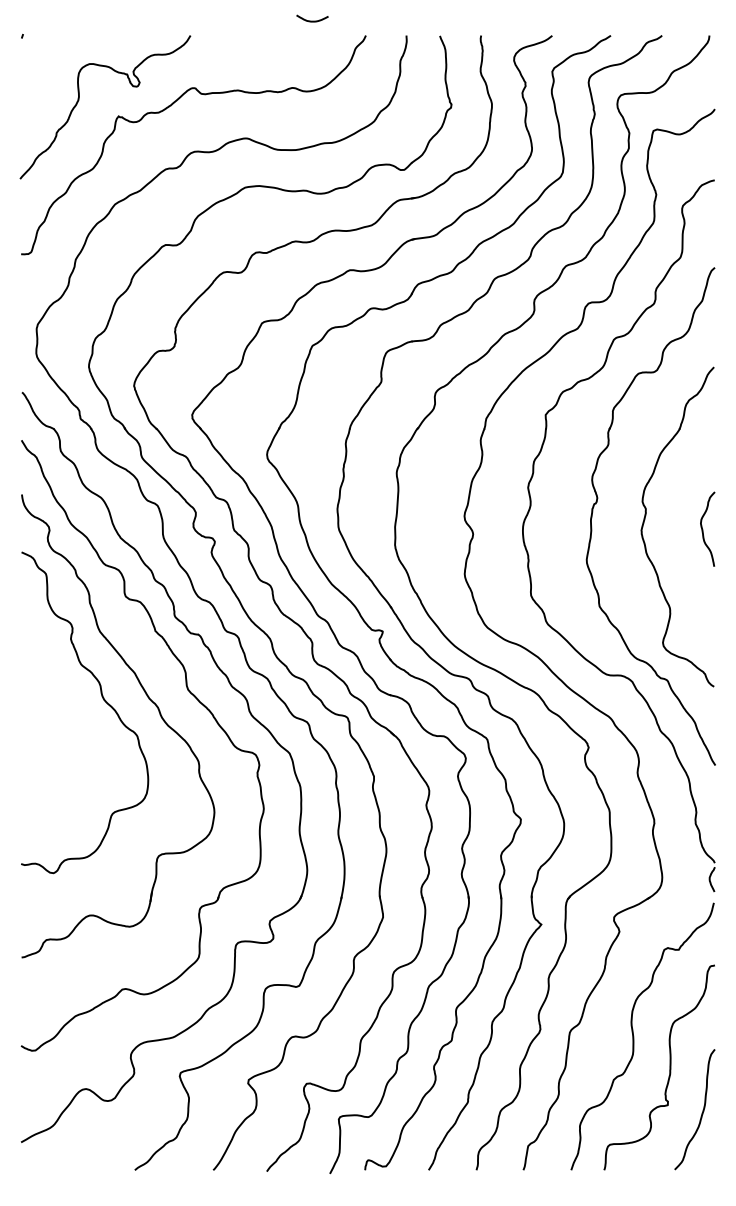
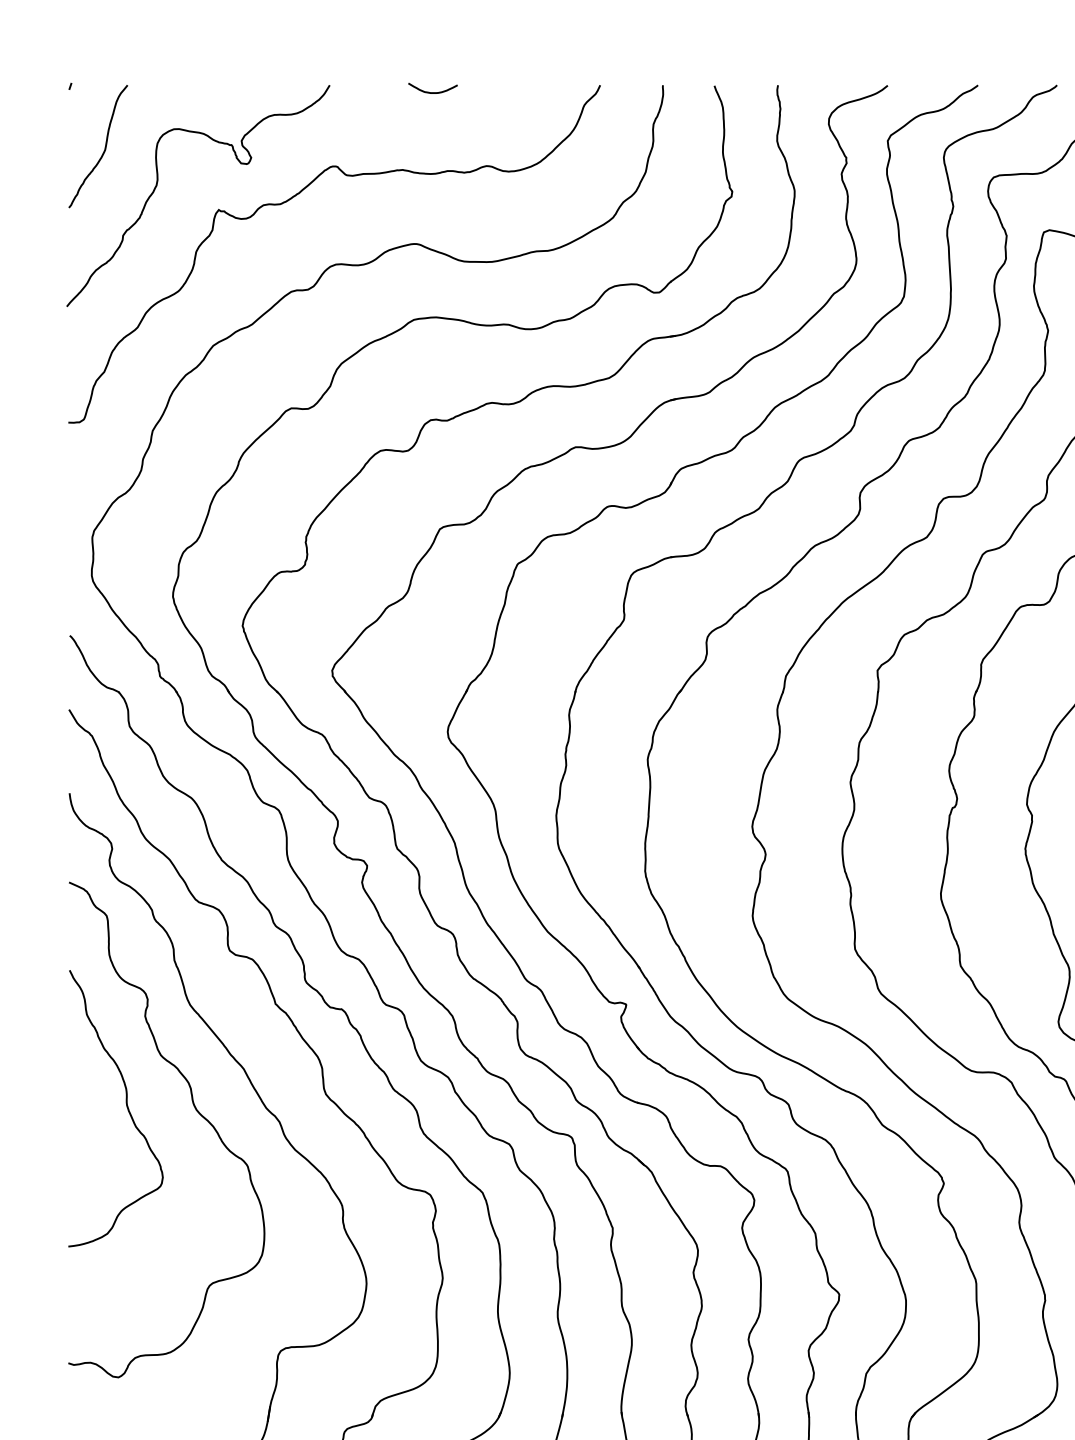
curve: (312, 20) -> (432, 91), moved
curve: (44, 75) -> (104, 146), added
curve: (58, 698) -> (125, 1107), added

